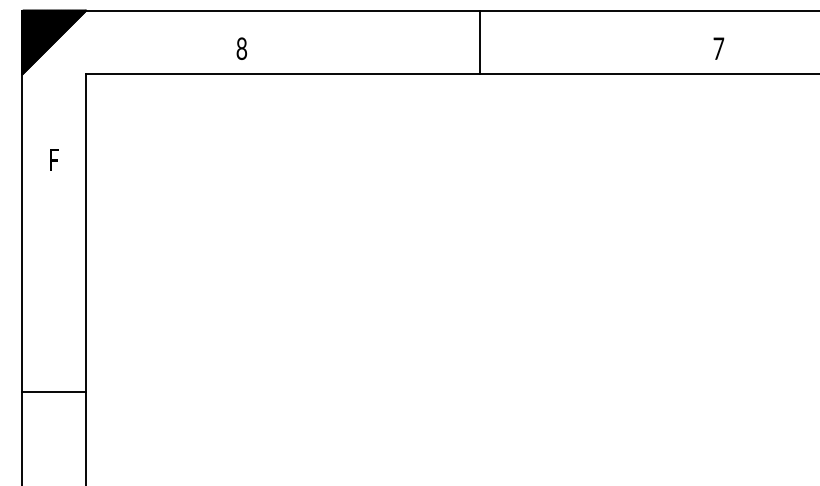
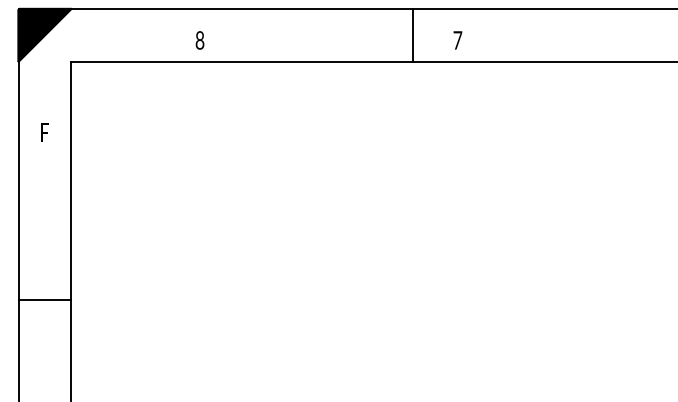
line: (480, 42) -> (412, 35), moved
text: (718, 48) -> (457, 40), moved
line: (54, 392) -> (45, 300), moved

